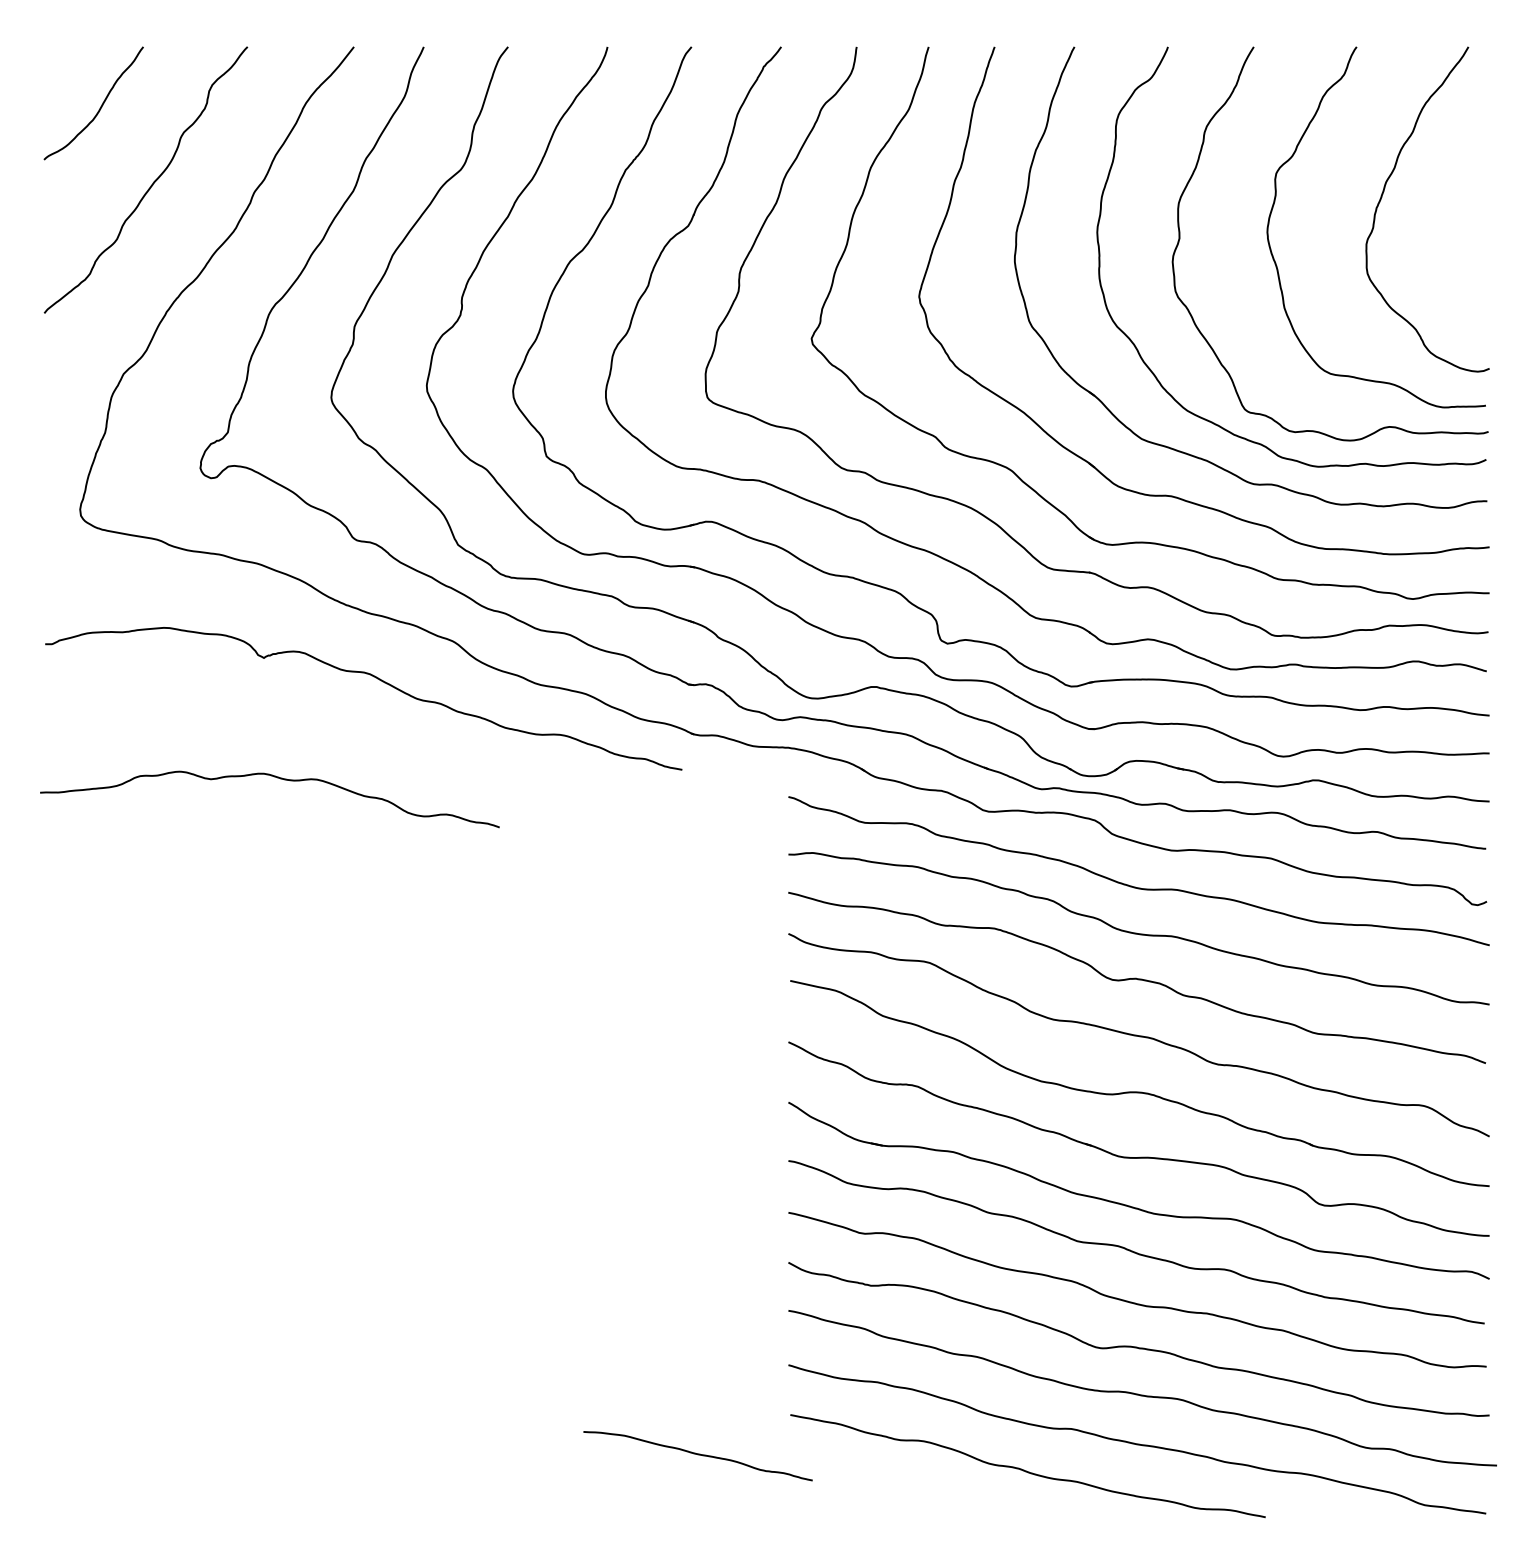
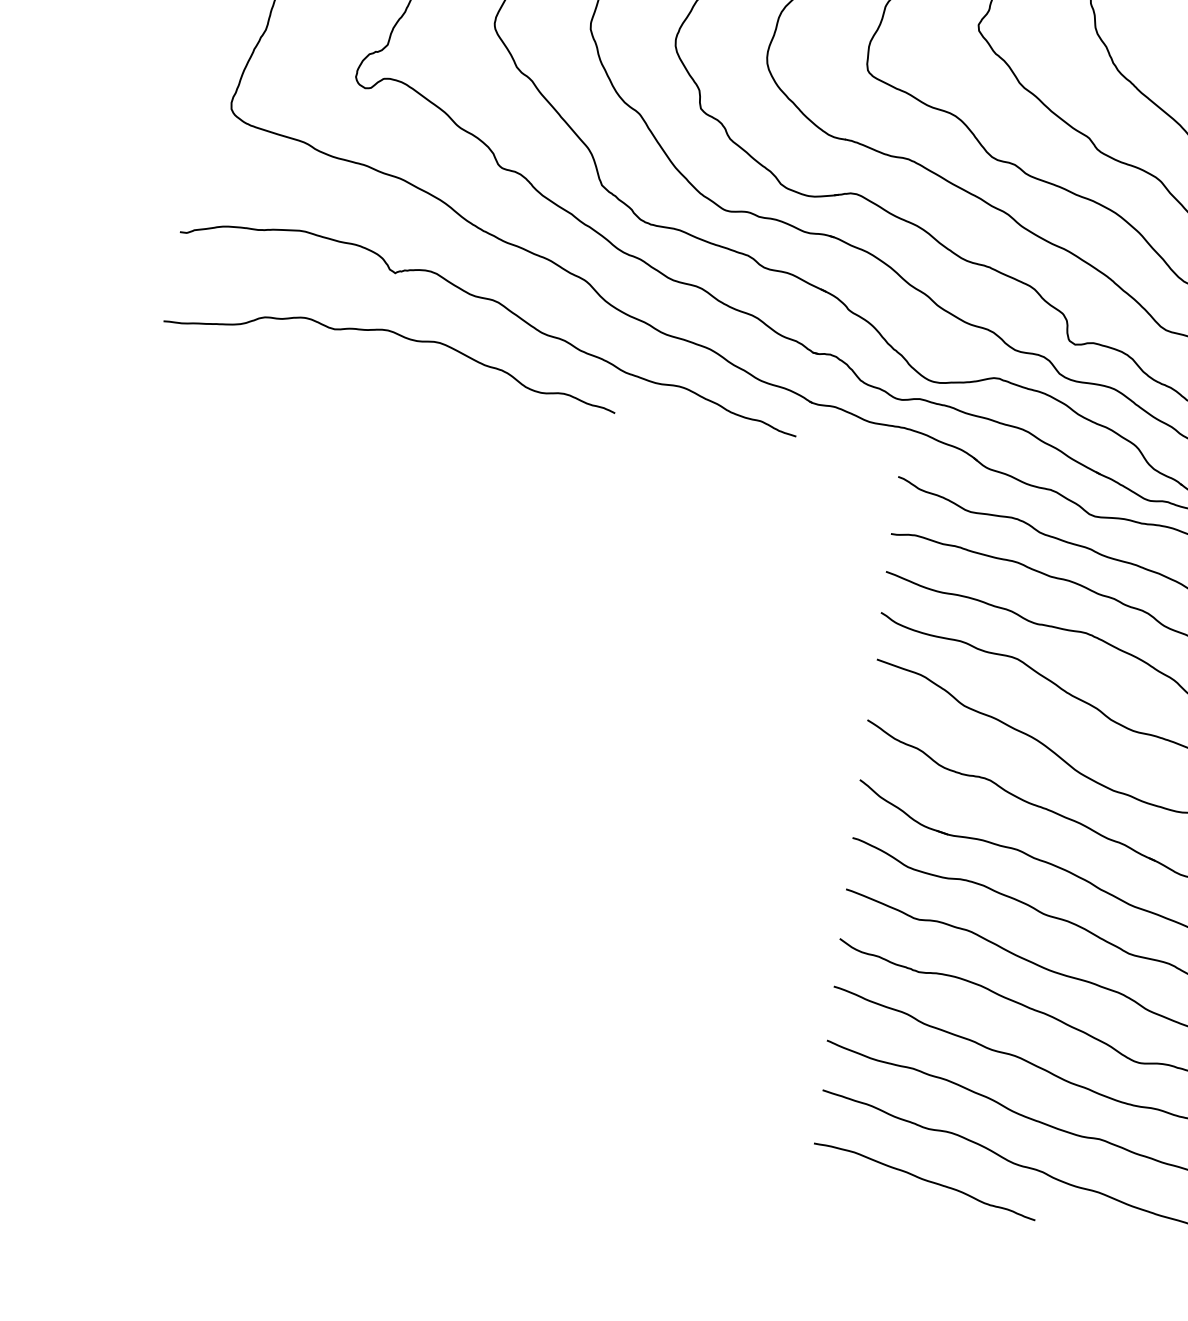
curve: (277, 778) -> (400, 336), moved
curve: (697, 1455) -> (924, 1181), moved

